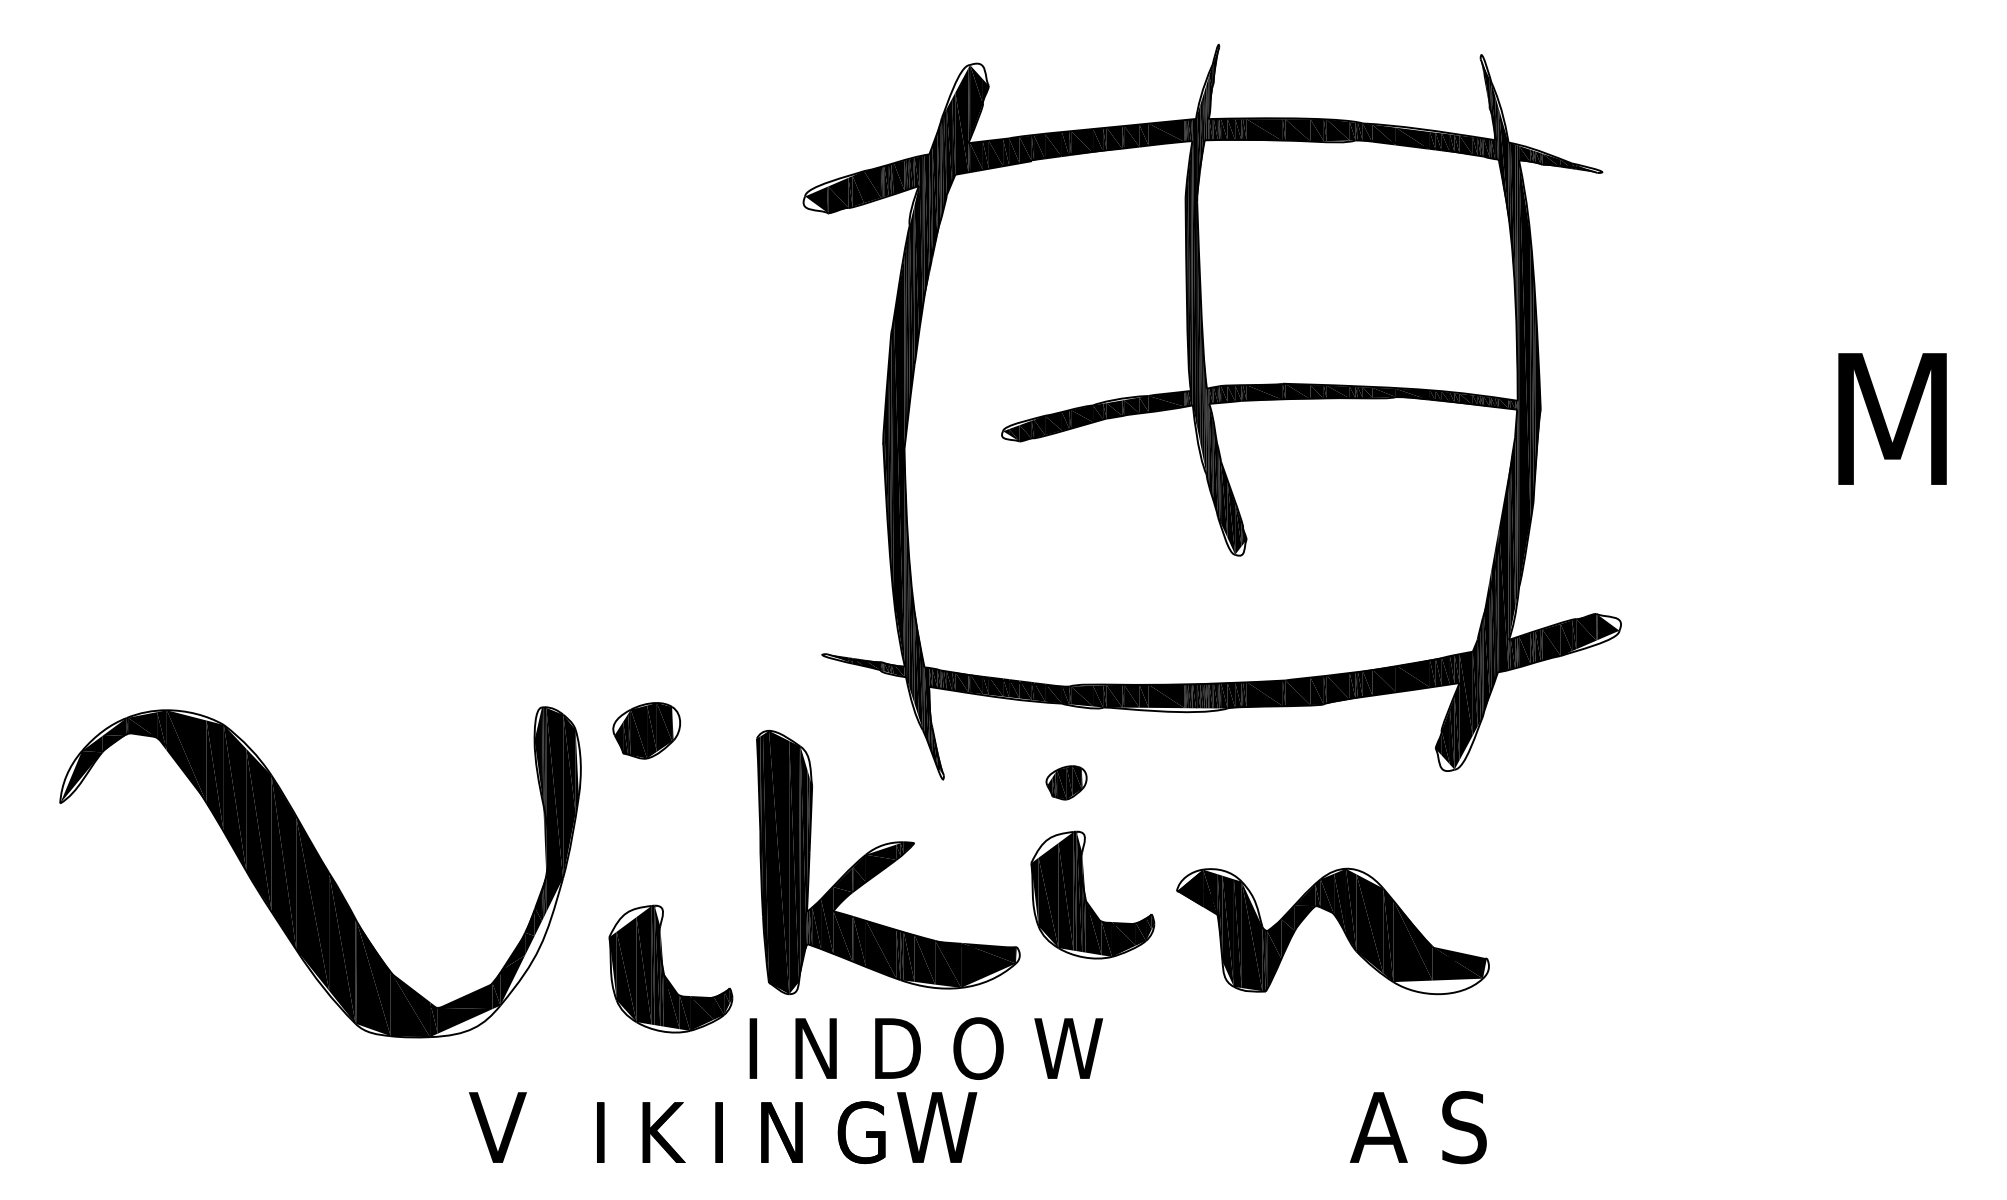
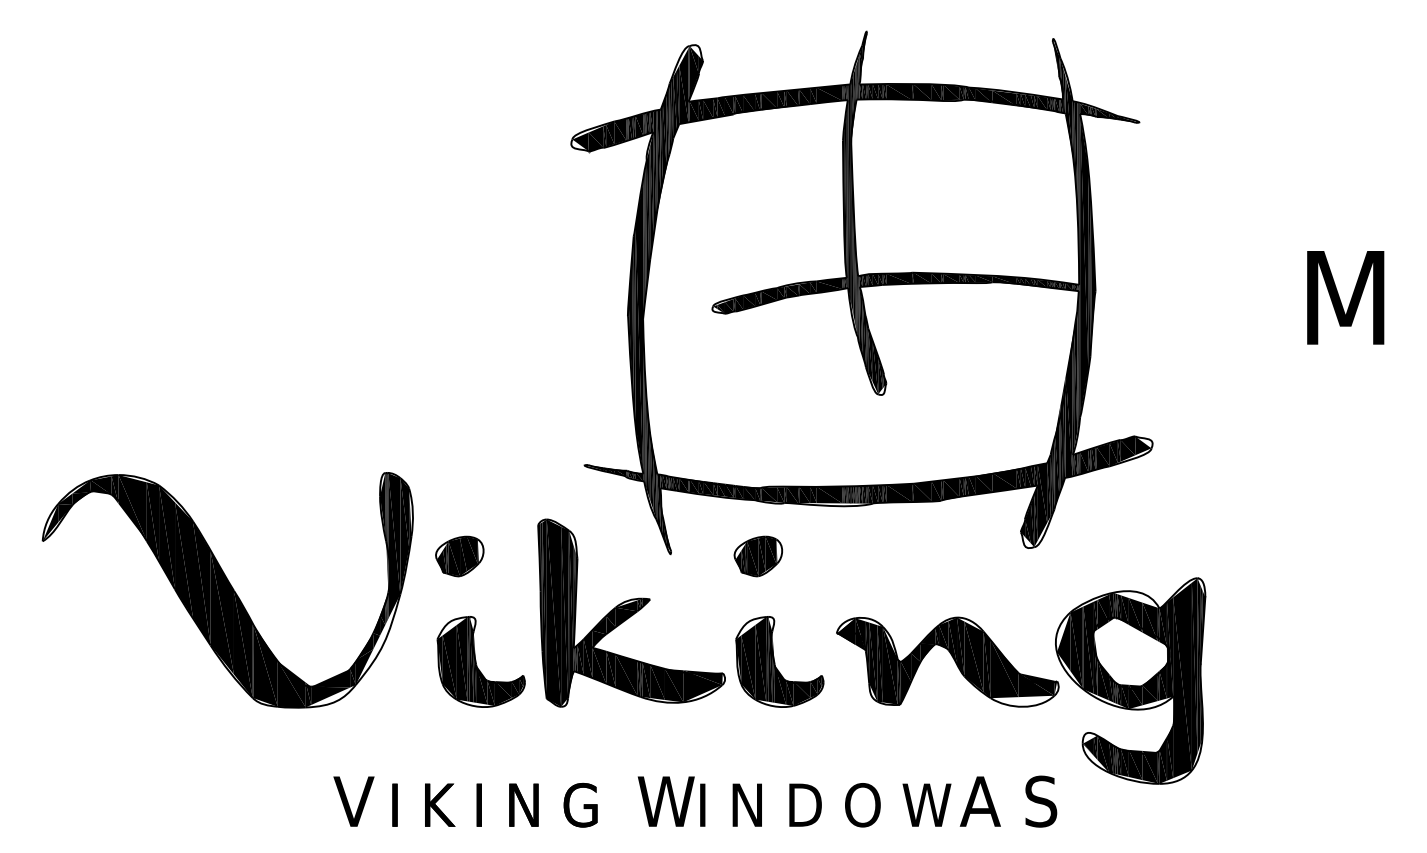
part: (646, 730) -> (459, 556), moved
part: (1066, 782) -> (758, 556), size x1.67
part: (320, 872) -> (227, 590), moved
part: (1086, 897) -> (775, 663), moved
part: (1590, 957) -> (1130, 680), added
part: (664, 970) -> (476, 662), moved
text: (926, 1048) -> (825, 805), moved
text: (741, 1132) -> (495, 805), moved

